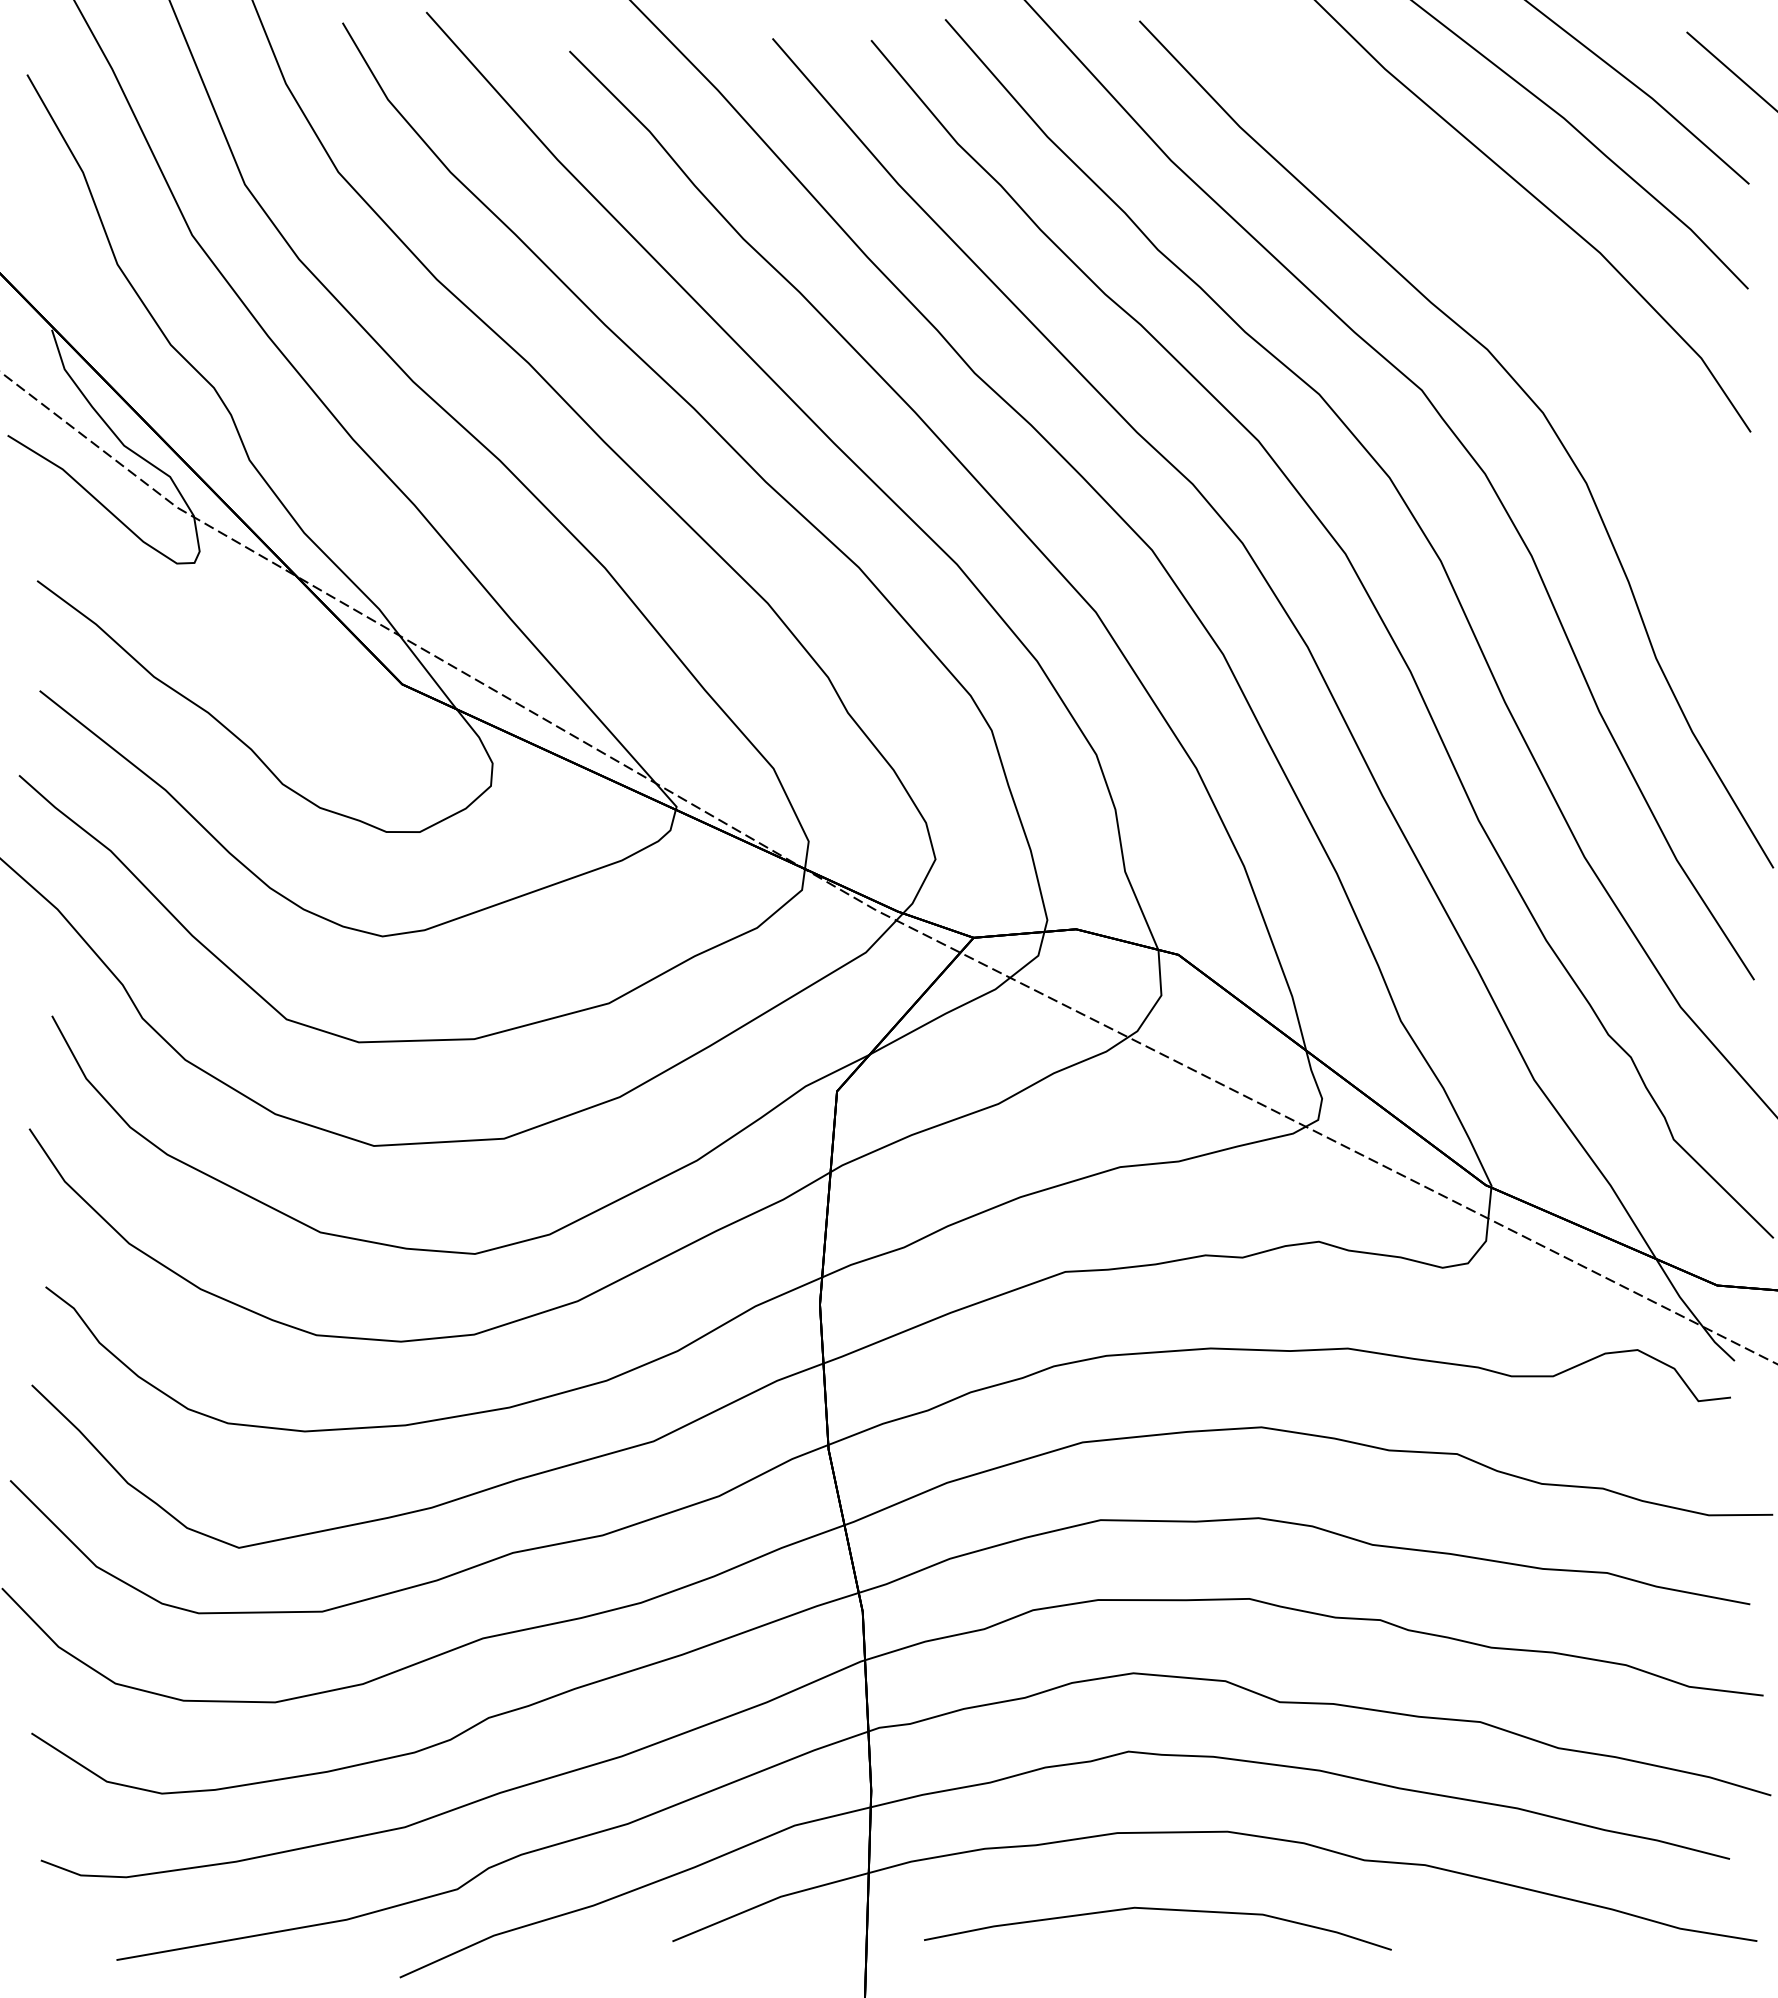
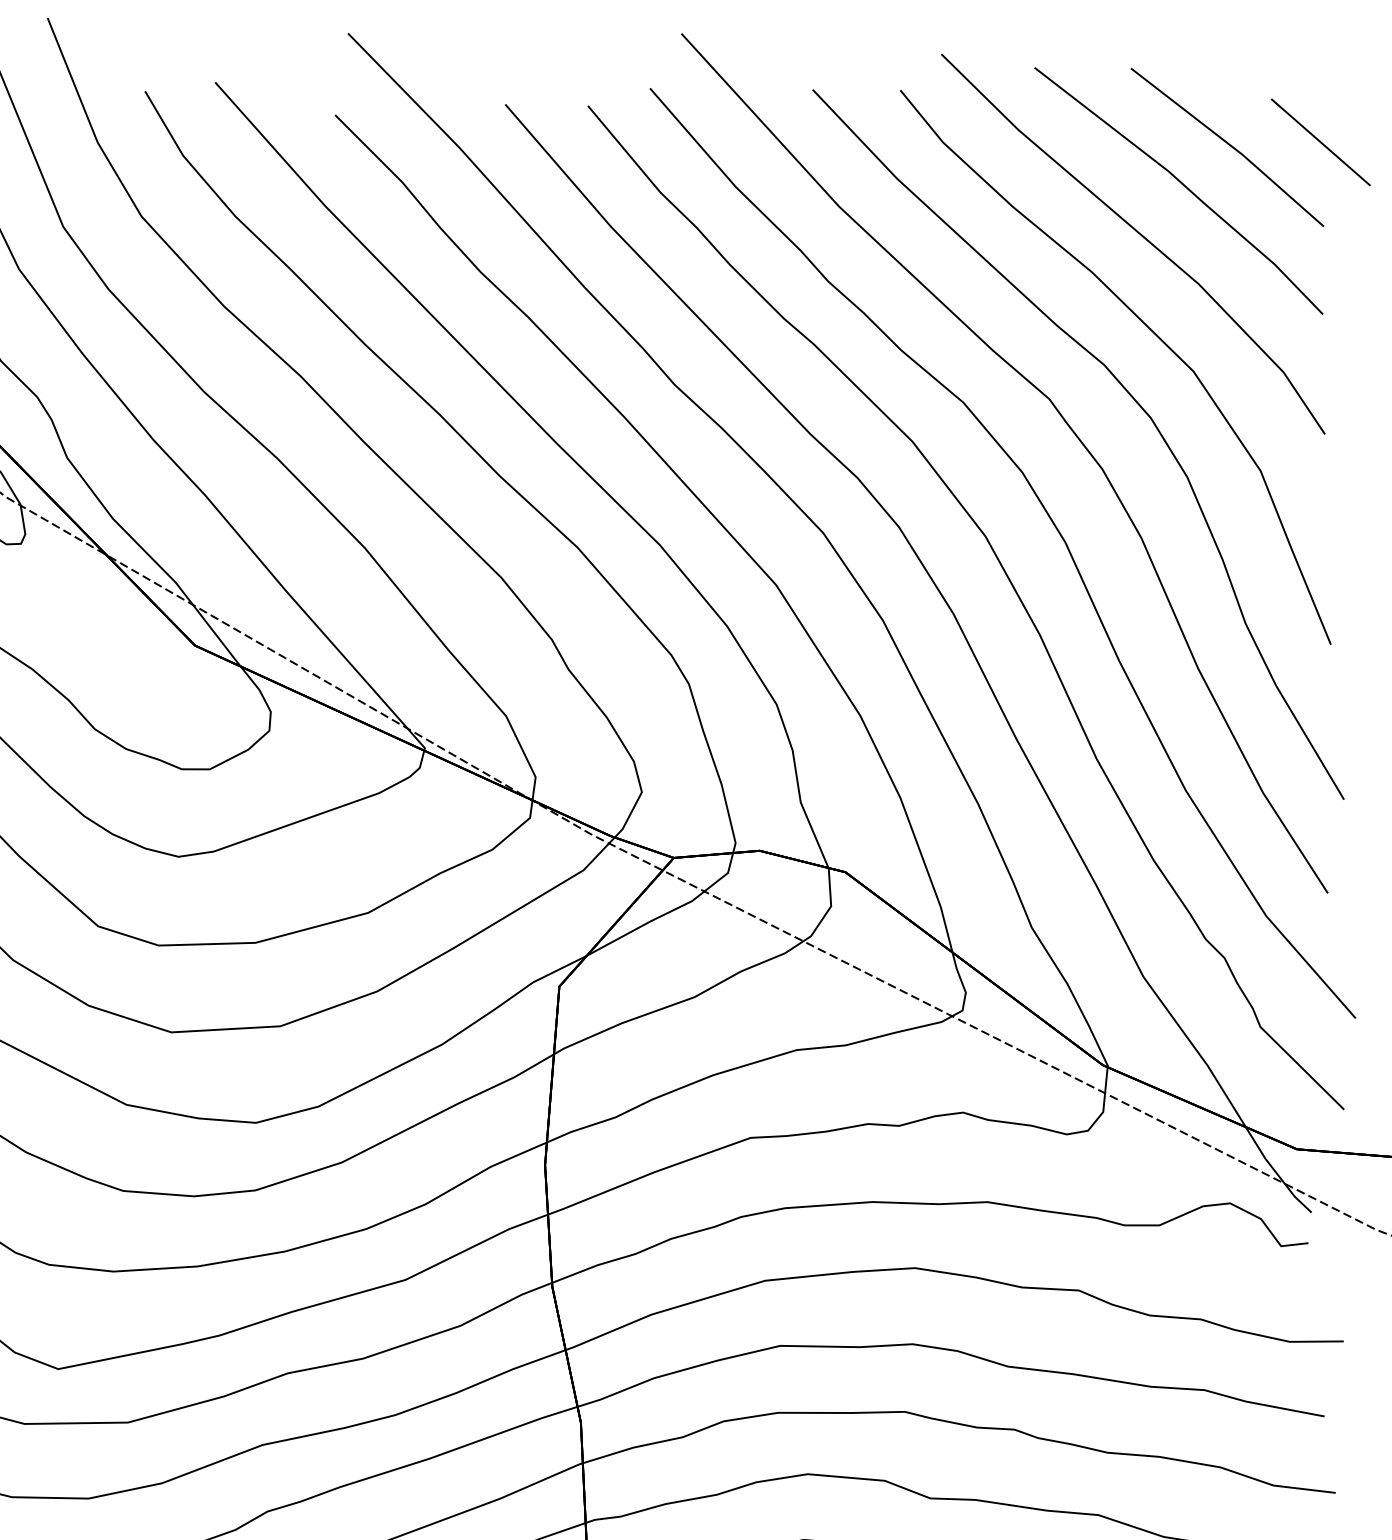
curve: (1543, 309) -> (1151, 331), added

